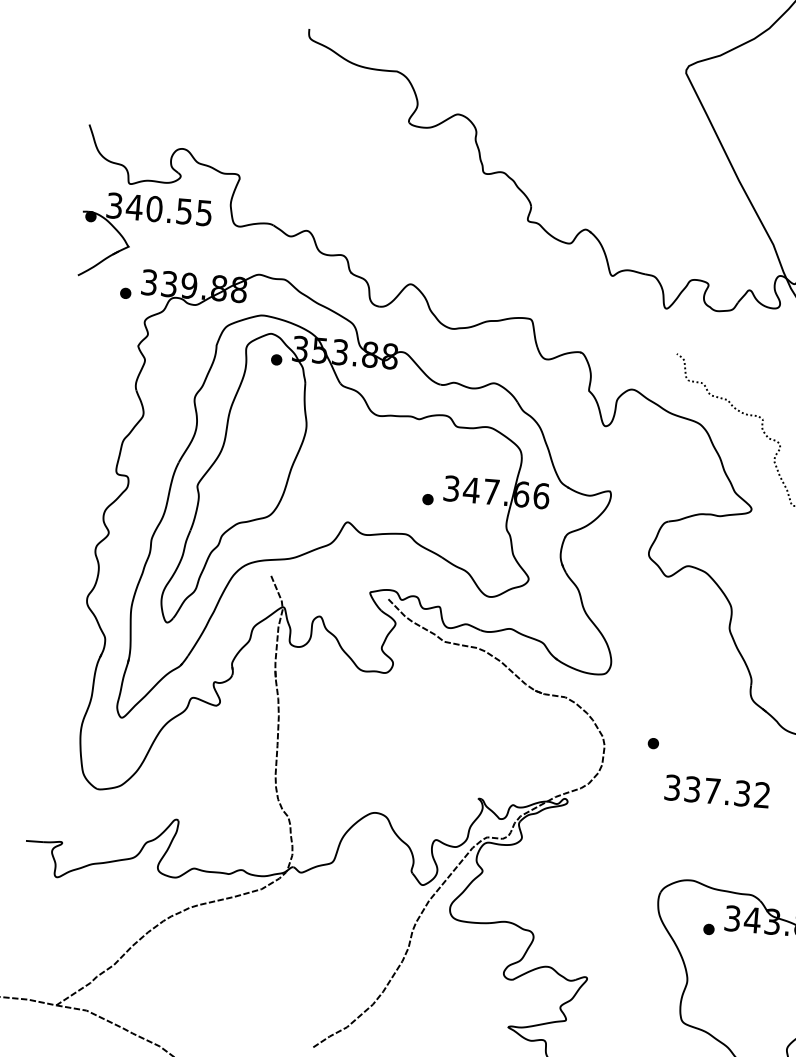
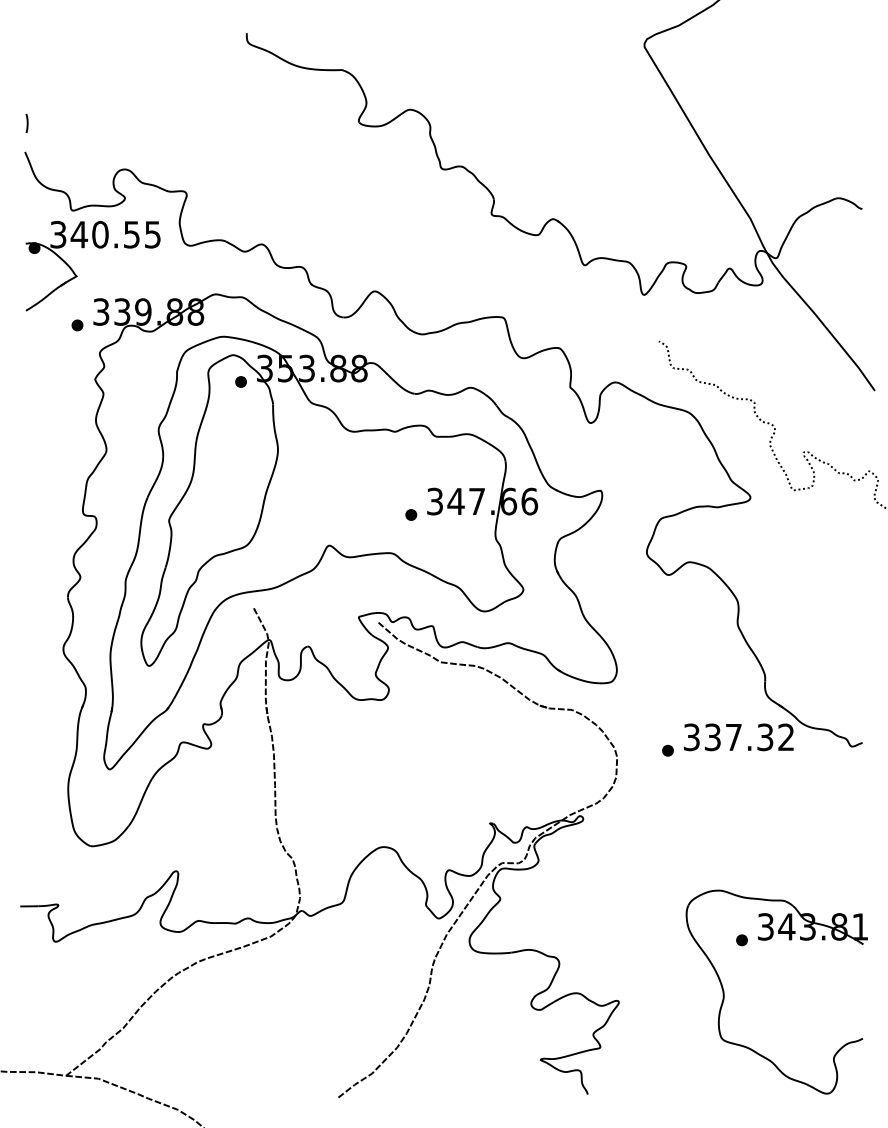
line: (93, 96) -> (26, 122), added
text: (716, 791) -> (738, 737), moved

